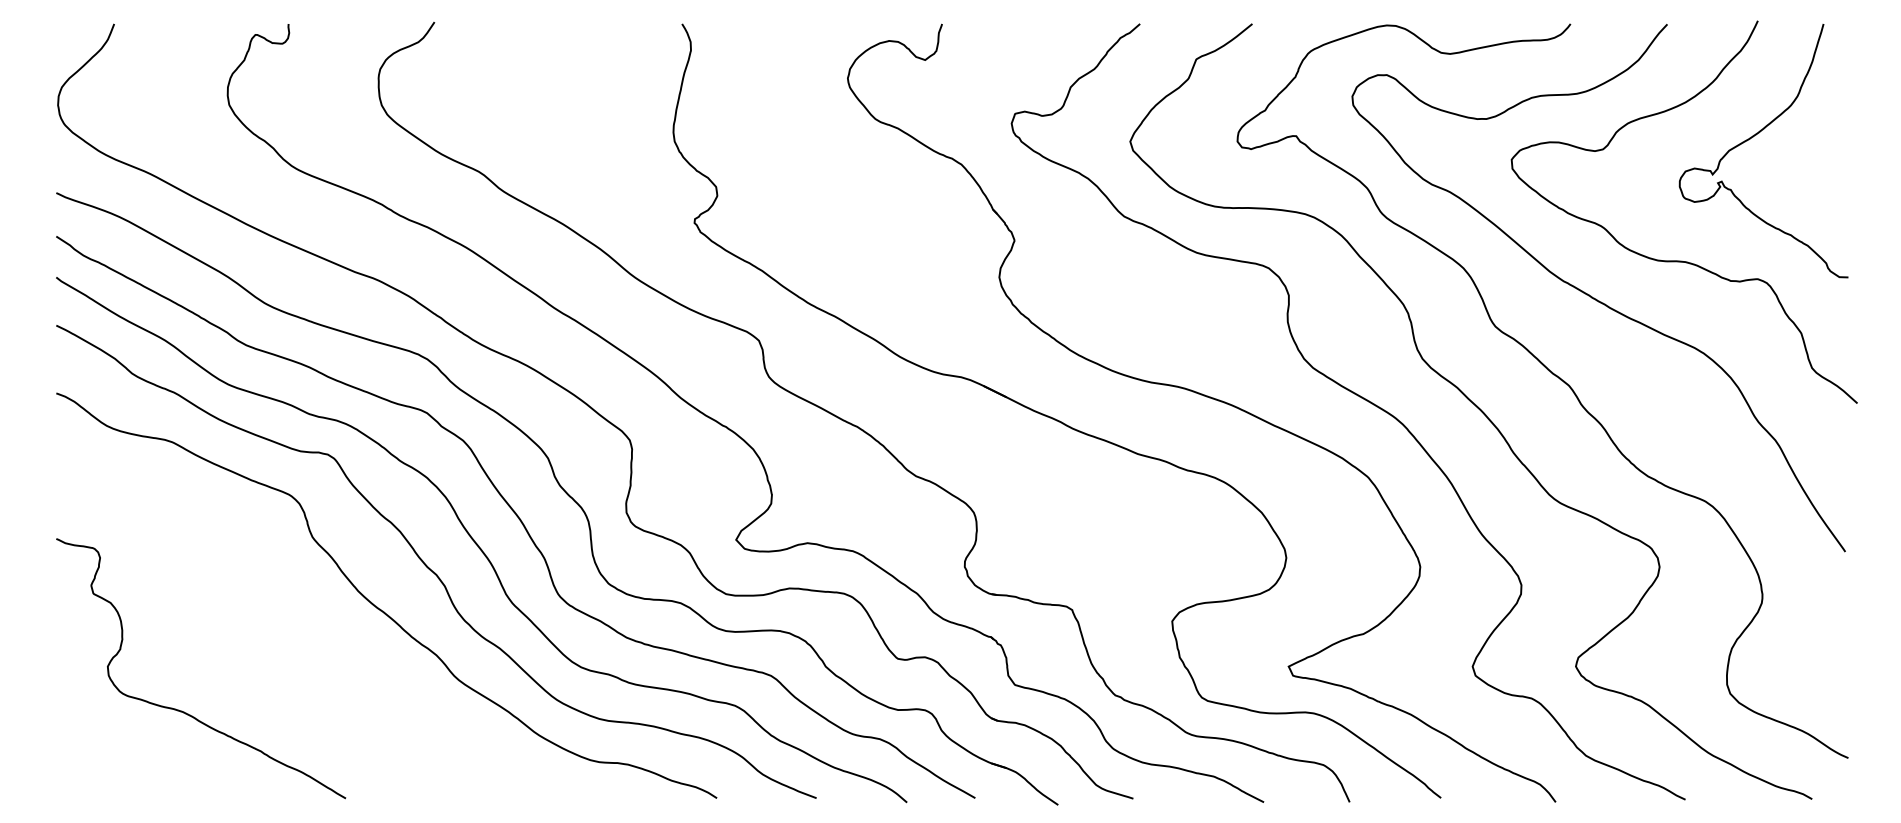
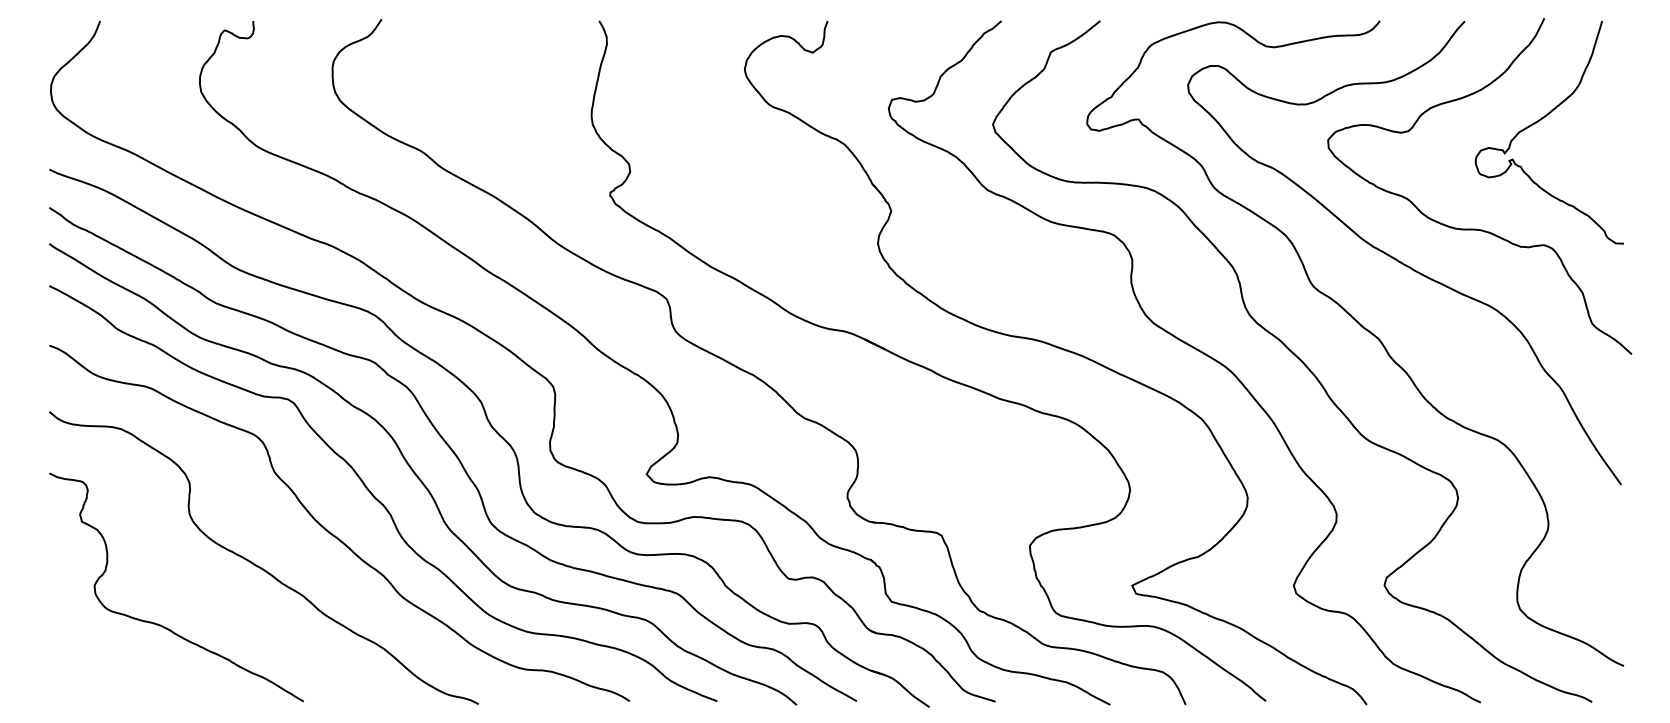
curve: (294, 643) -> (258, 565), added

